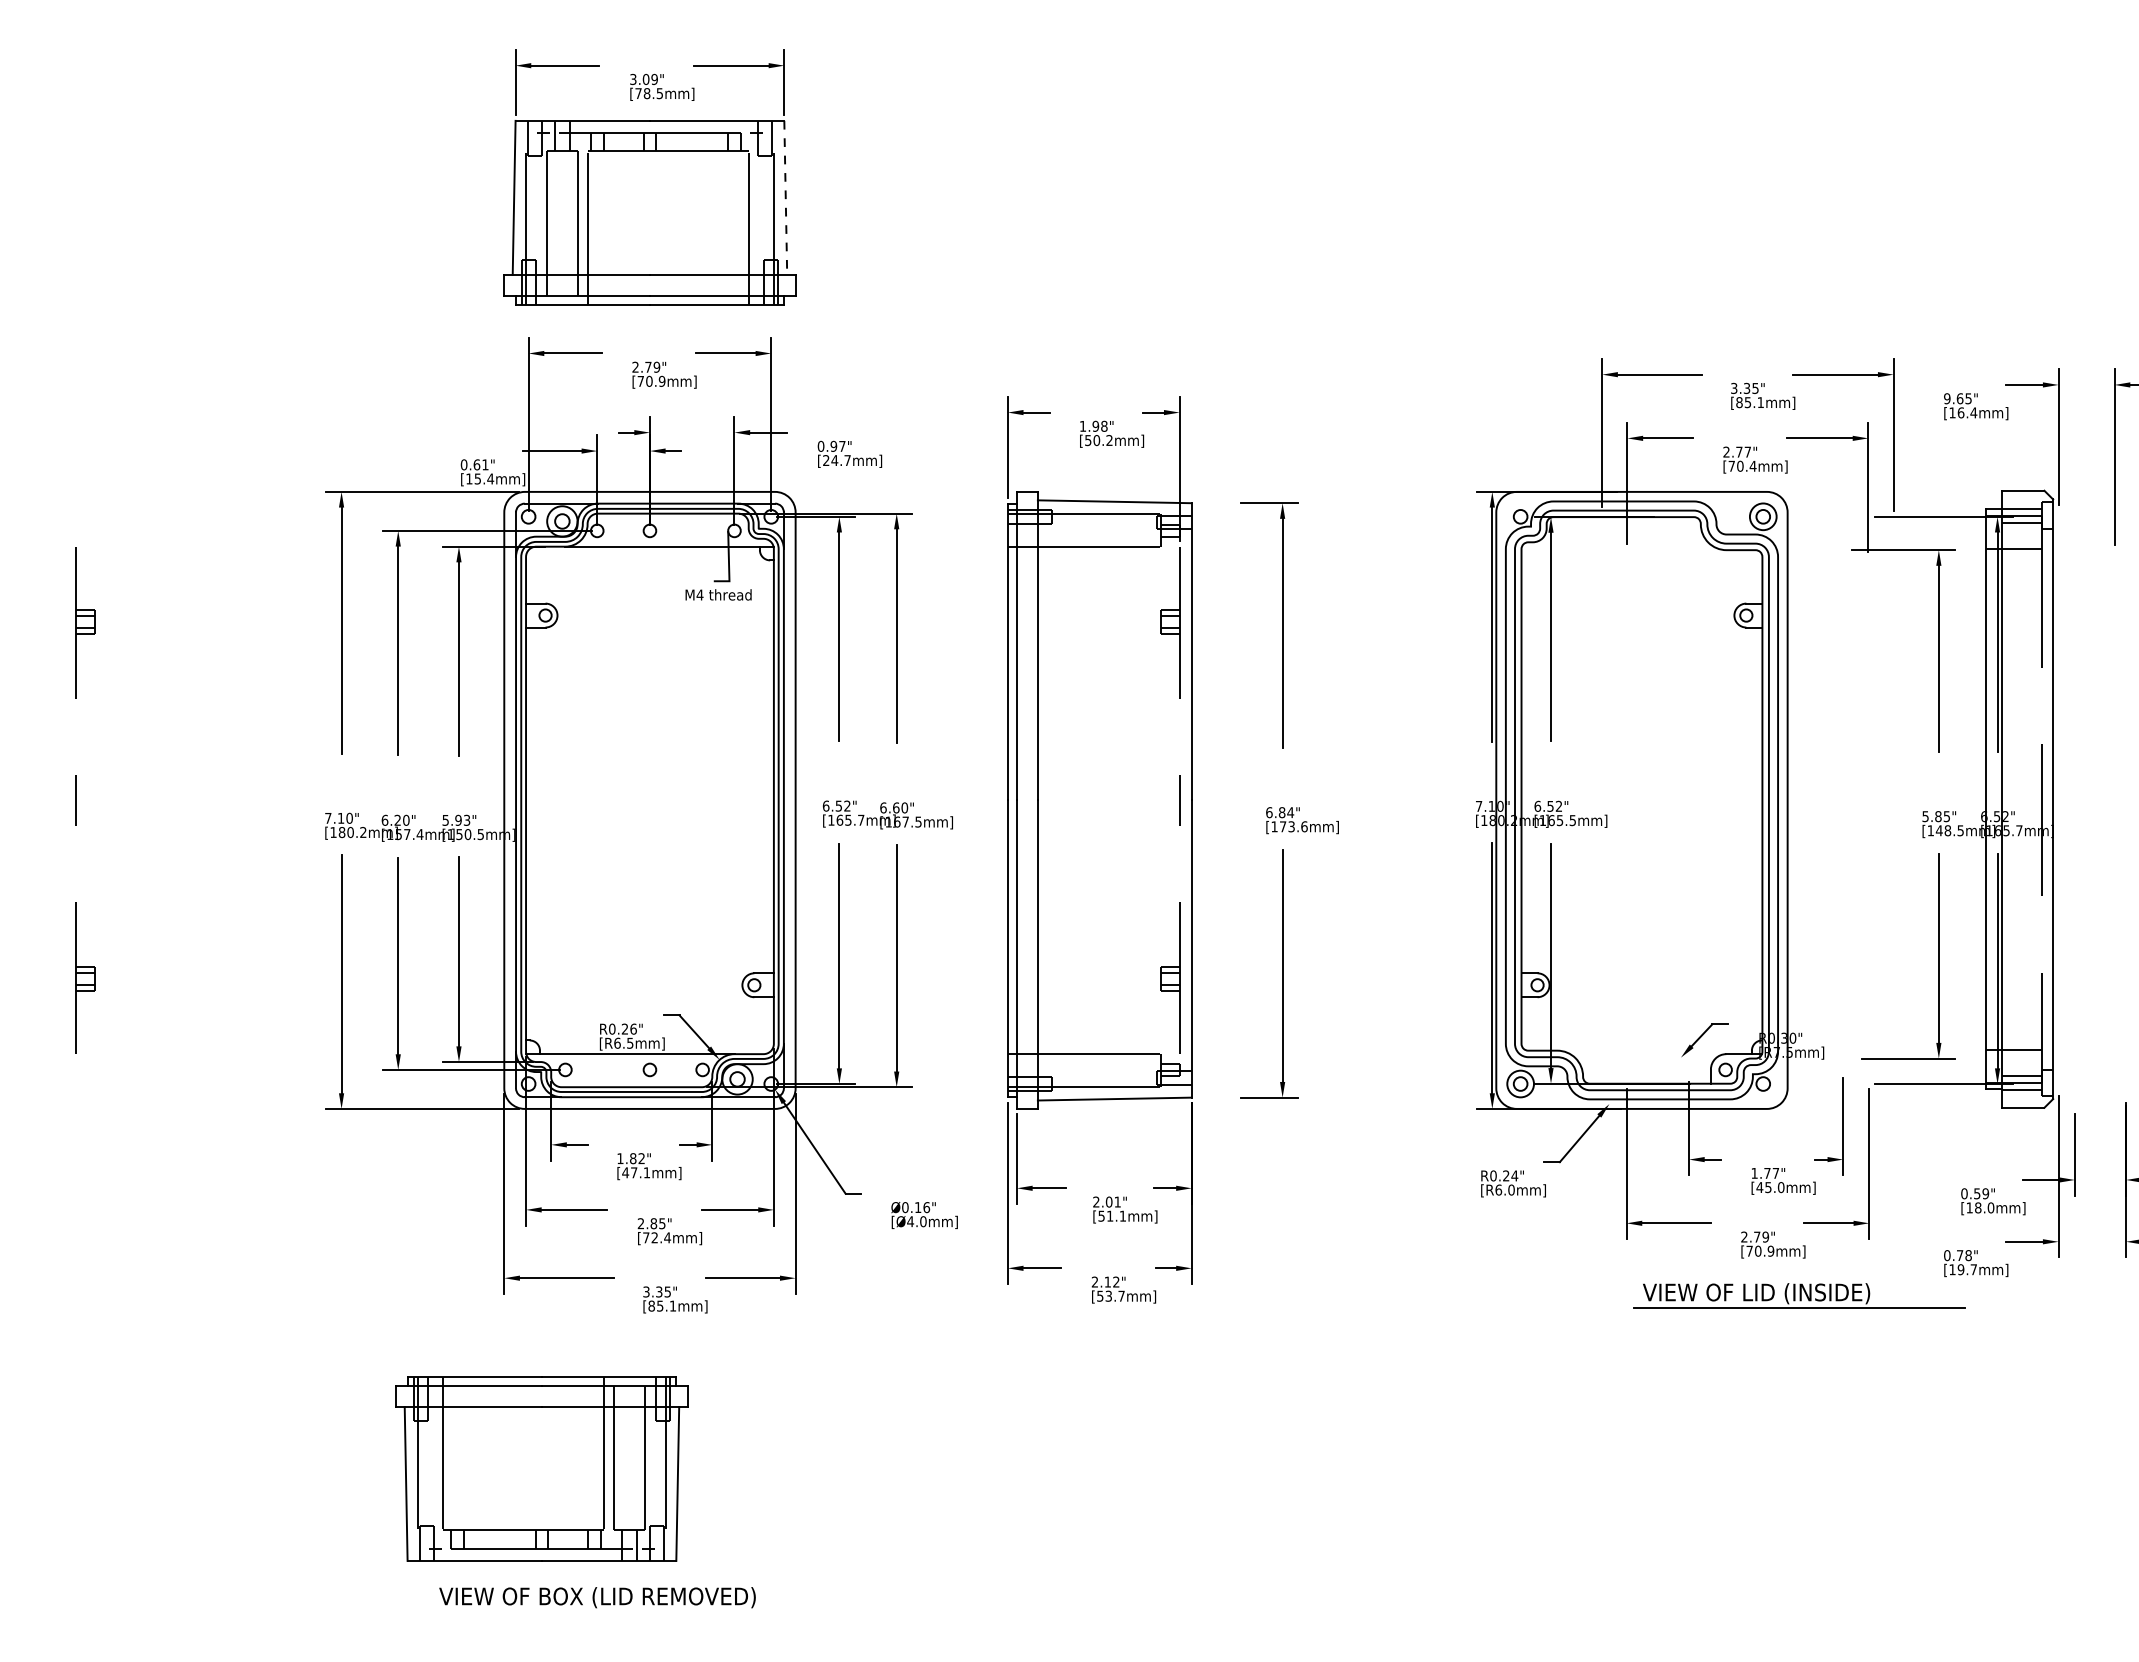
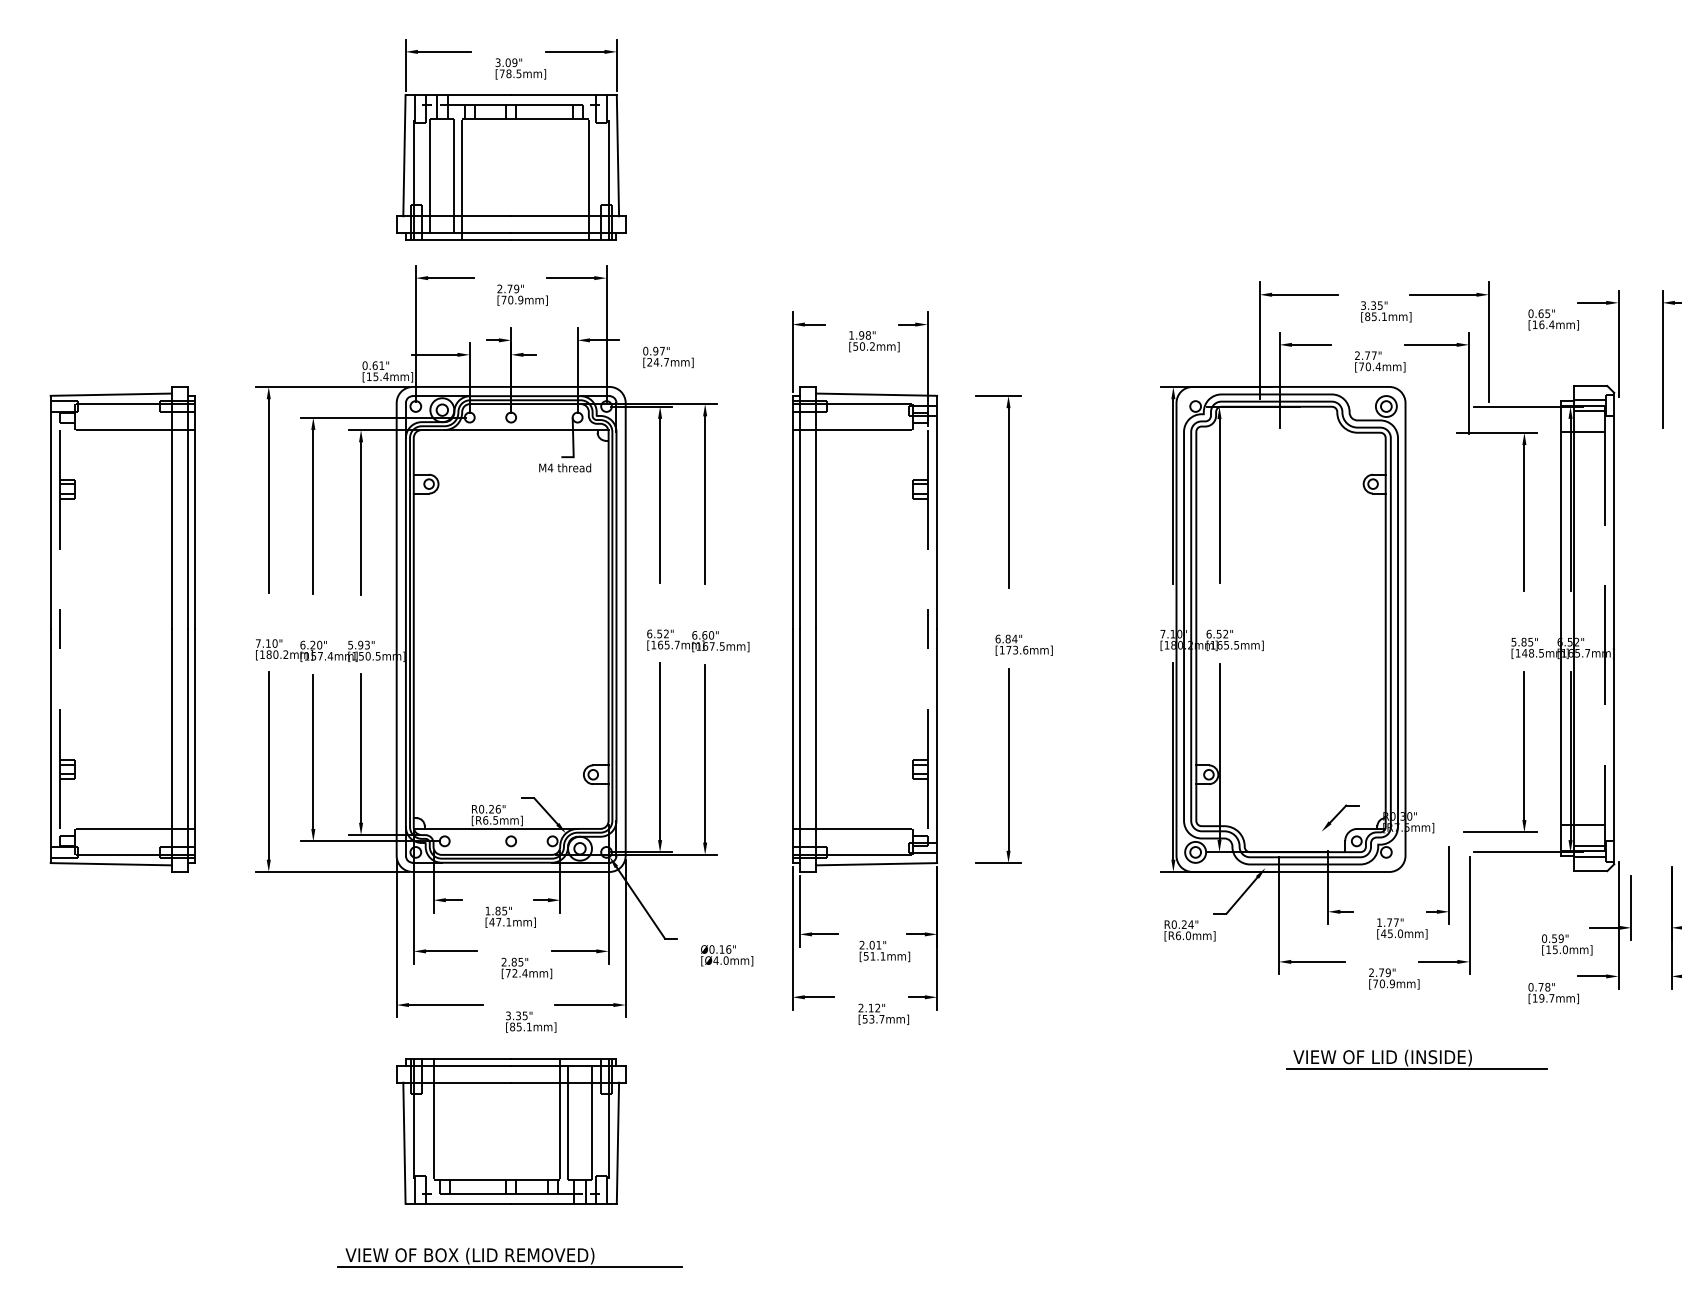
line: (785, 197) -> (617, 155), dashed -> solid
text: (1947, 398) -> (1531, 313), 9.65" -> 0.65"
part: (155, 800) -> (122, 629), added
text: (641, 1158) -> (504, 910), 1.82" -> 1.85"
text: (1978, 1207) -> (1555, 949), [18.0mm] -> [15.0mm]
part: (1799, 1295) -> (1416, 1059), moved
part: (541, 1468) -> (510, 1131), moved
line: (648, 1611) -> (510, 1267), added

